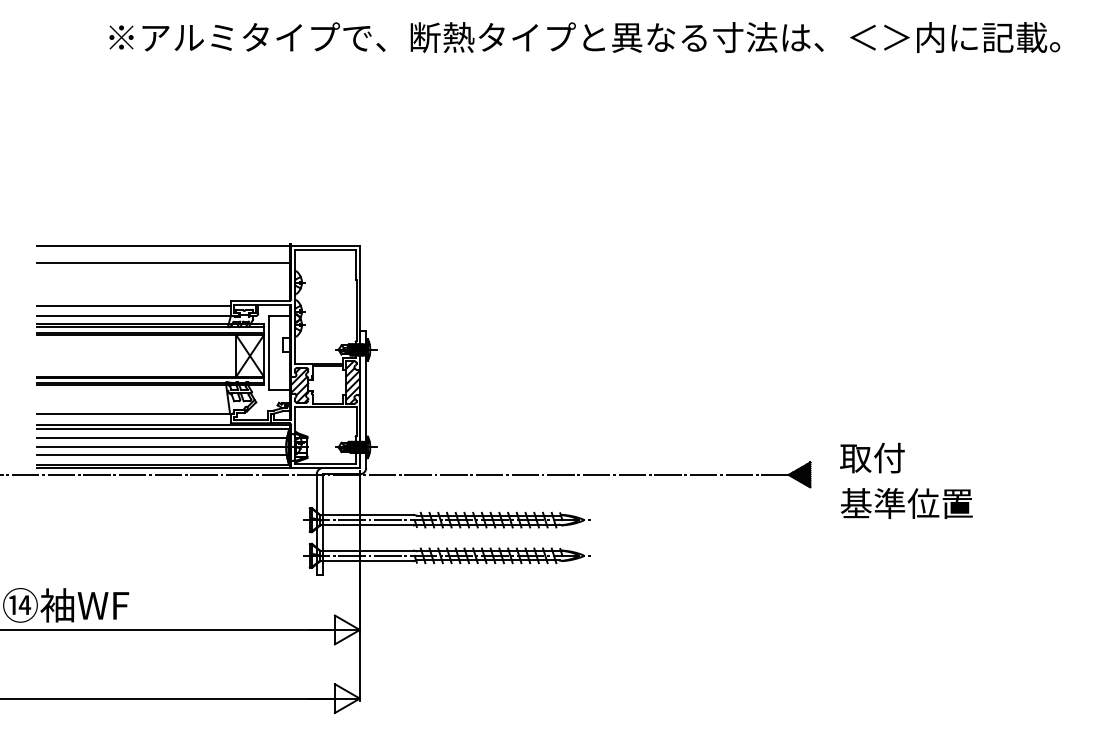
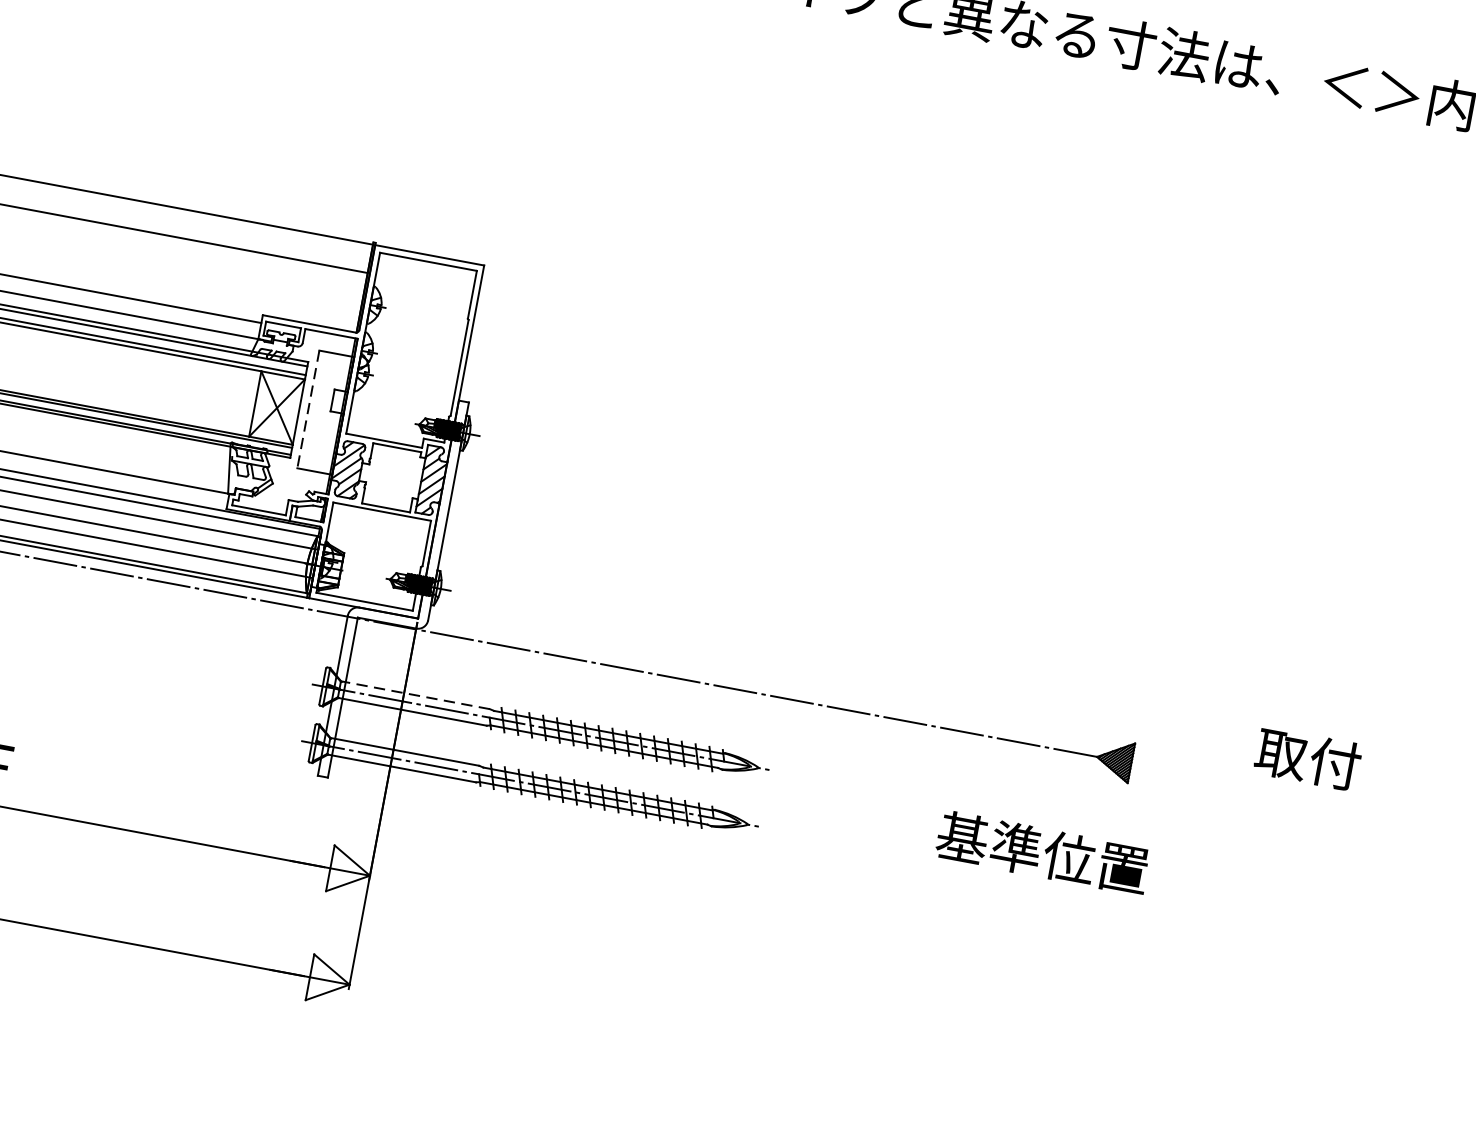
line: (269, 353) -> (308, 409), solid -> dashed
text: (872, 457) -> (1308, 758), moved
text: (906, 503) -> (1042, 852), moved
line: (367, 514) -> (416, 694), solid -> dashed

